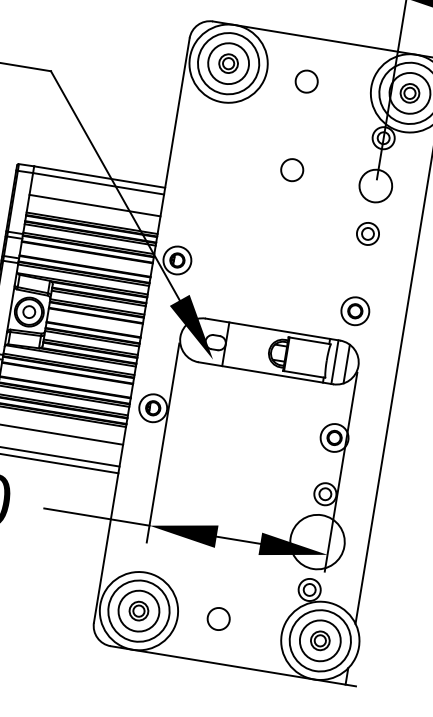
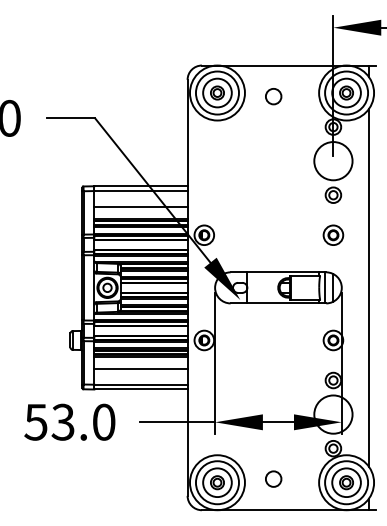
circle: (292, 169) -> (273, 159), removed
circle: (375, 186) -> (333, 161), size x1.67
part: (355, 310) -> (333, 234), moved

